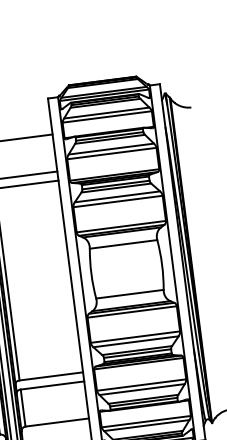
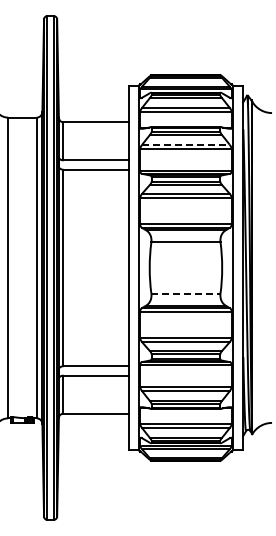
line: (110, 148) -> (185, 144), solid -> dashed
line: (129, 294) -> (185, 293), solid -> dashed

